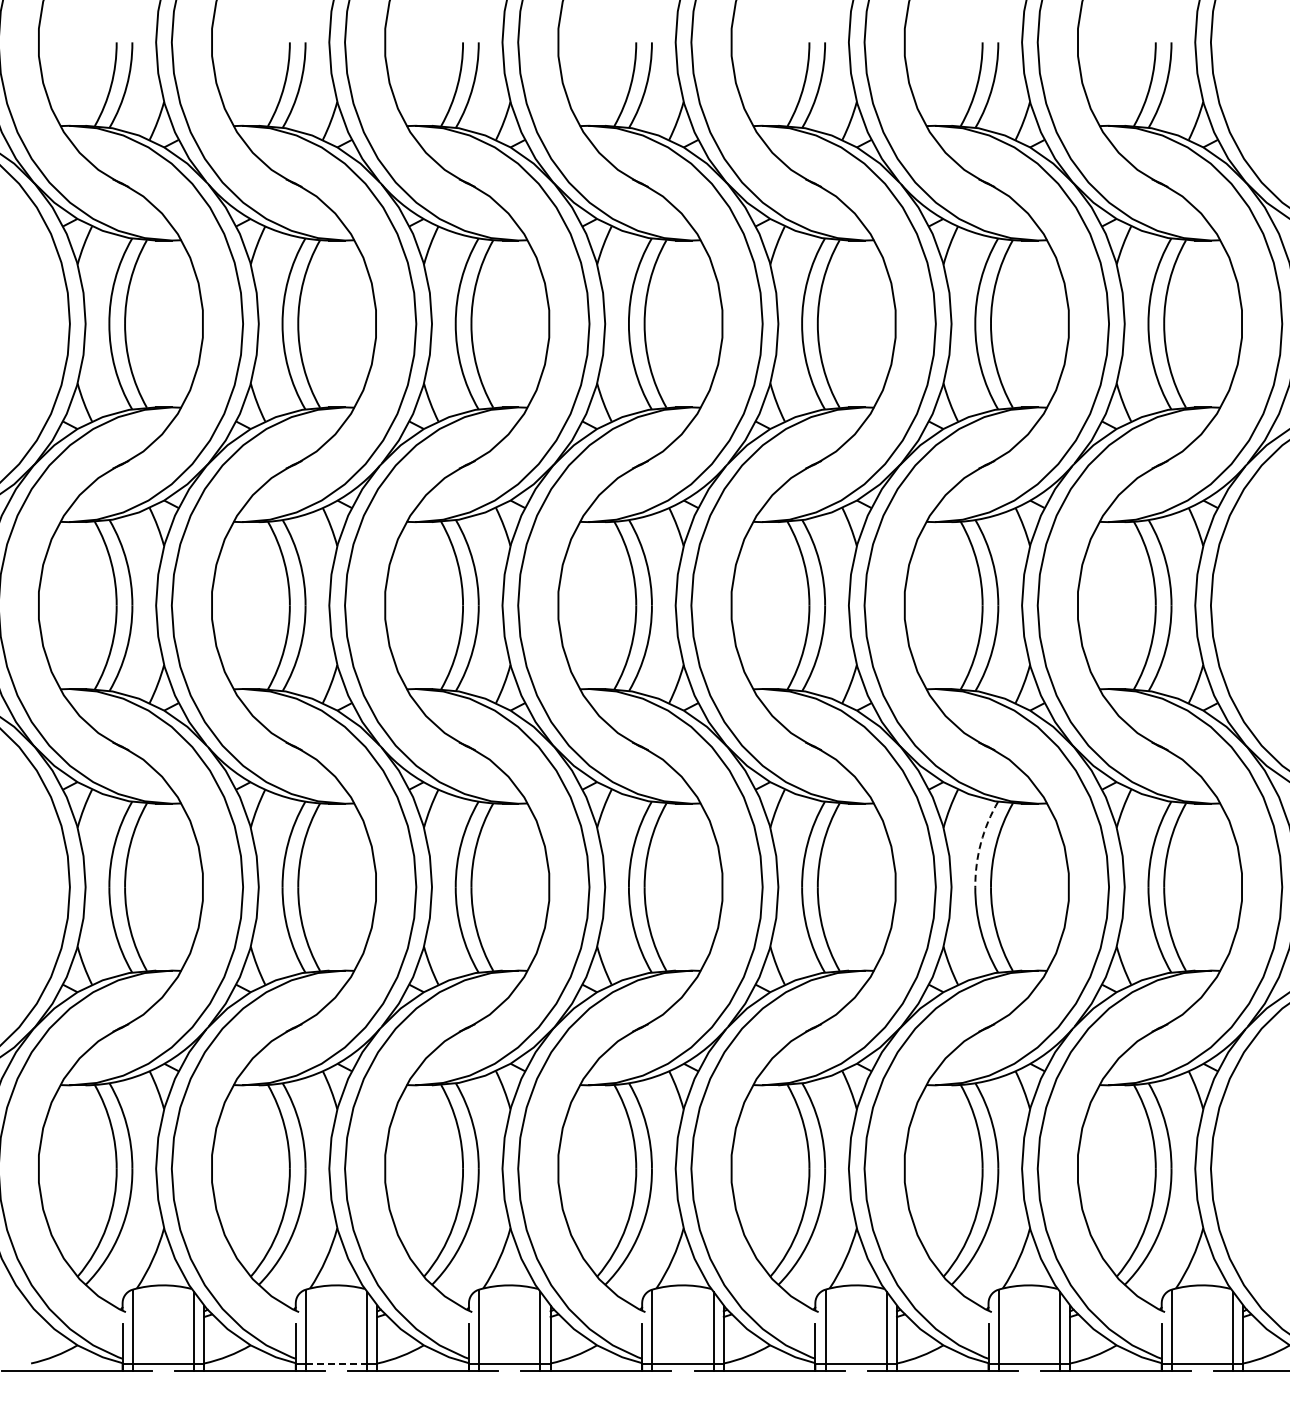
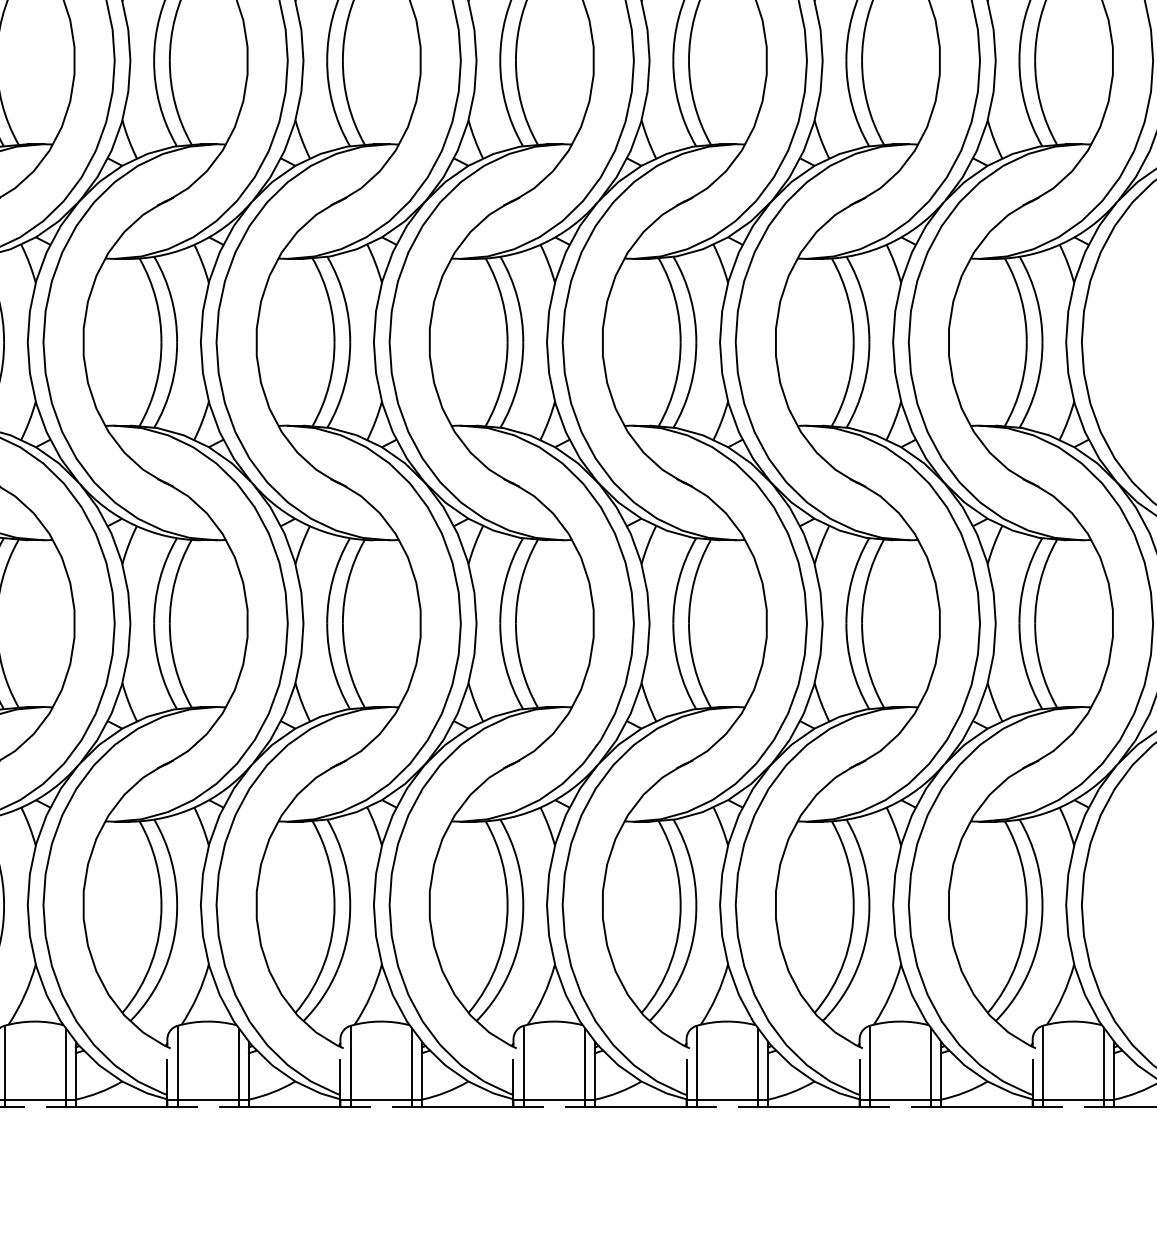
arc: (980, 842) -> (851, 579), dashed -> solid
line: (336, 1363) -> (208, 1099), dashed -> solid

